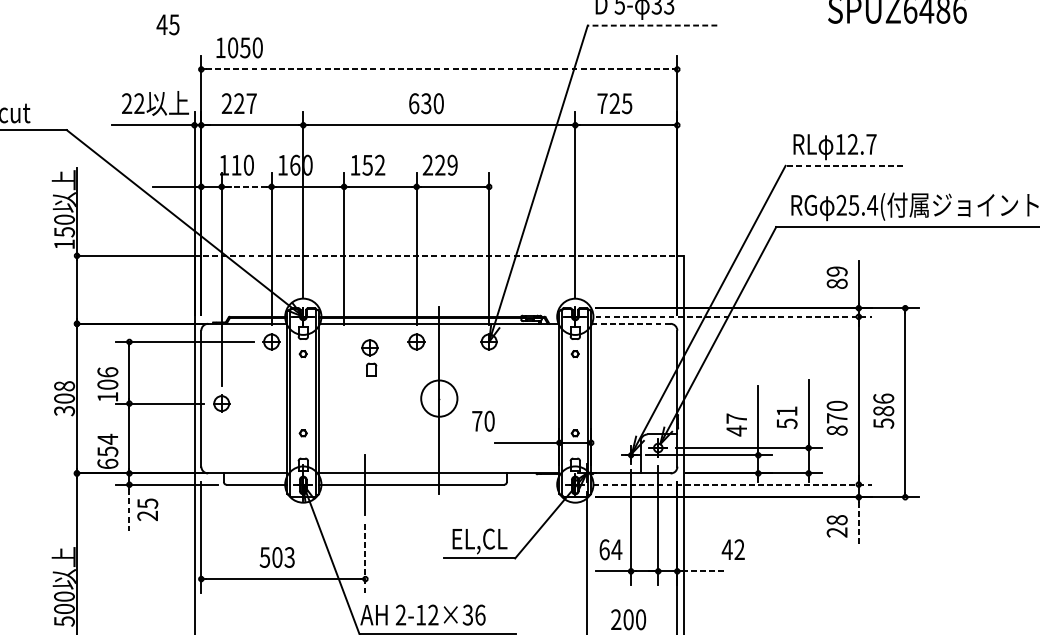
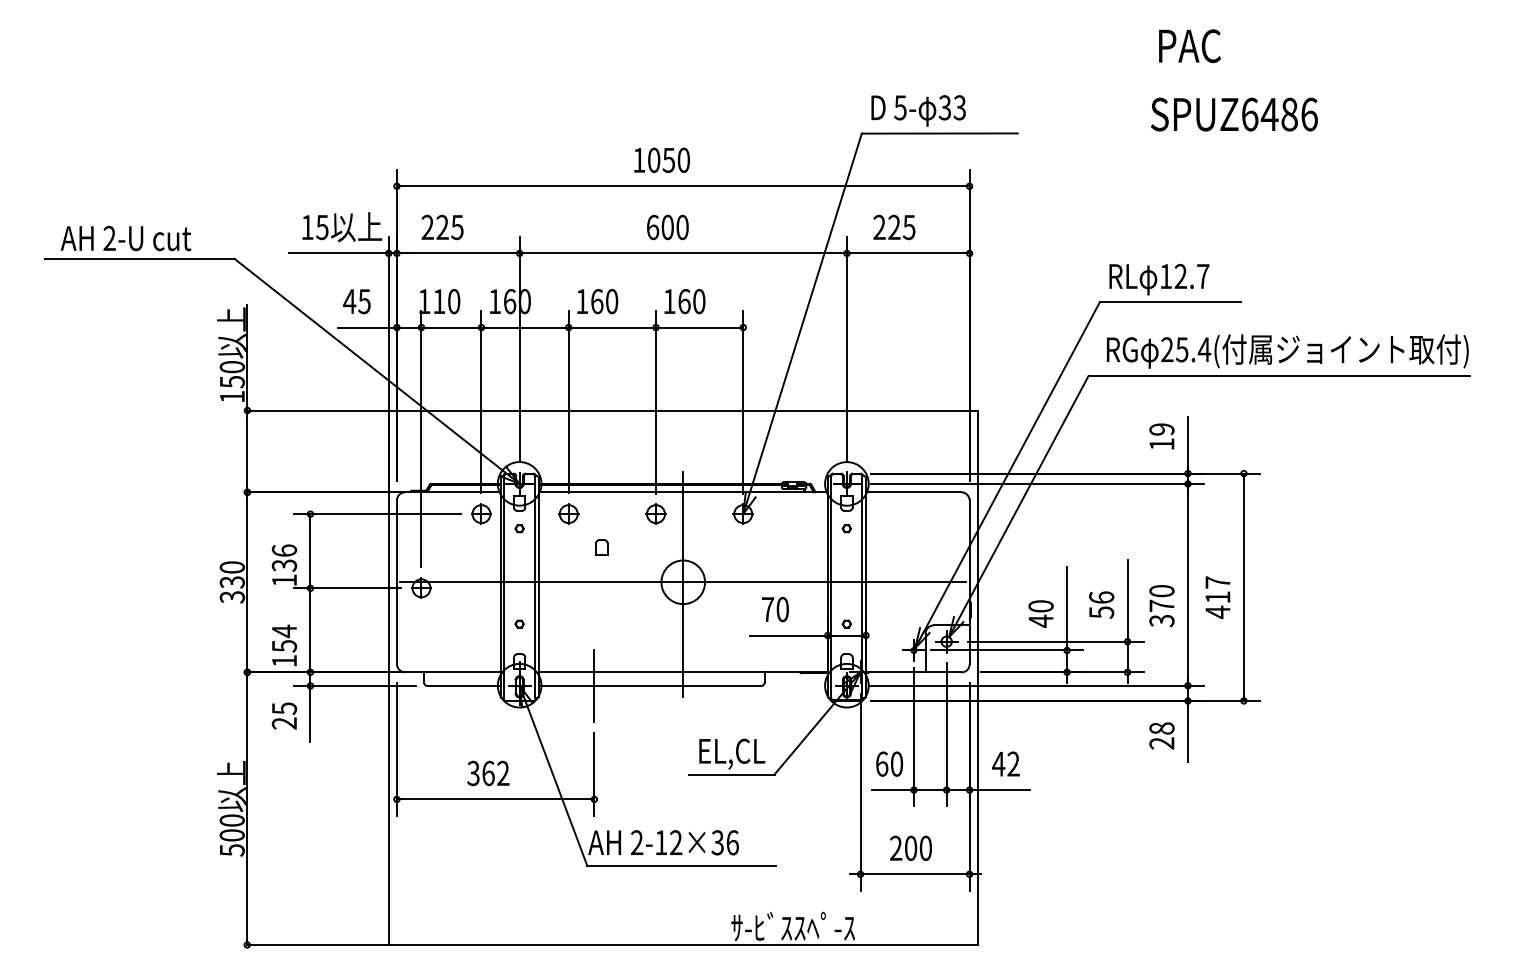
text: (167, 24) -> (356, 301), moved
line: (652, 25) -> (939, 133), dashed -> solid
text: (239, 47) -> (661, 159), moved
line: (439, 69) -> (683, 186), dashed -> solid
text: (602, 102) -> (879, 226), 725 -> 225
text: (132, 103) -> (314, 227), 22 -> 15
text: (251, 103) -> (457, 227), 227 -> 225
text: (426, 103) -> (667, 227), 630 -> 600
text: (373, 165) -> (604, 301), 152 -> 160
text: (440, 165) -> (684, 301), 229 -> 160
line: (844, 166) -> (1170, 302), dashed -> solid
line: (246, 186) -> (451, 327), dashed -> solid
line: (439, 255) -> (683, 410), dashed -> solid
text: (836, 284) -> (1161, 444), 89 -> 19
line: (733, 316) -> (1037, 483), dashed -> solid
line: (630, 323) -> (913, 492), dashed -> solid
part: (369, 347) -> (568, 513), moved
text: (107, 384) -> (284, 565), 106 -> 136
text: (63, 392) -> (231, 574), 308 -> 330
line: (439, 398) -> (683, 582), added
text: (786, 411) -> (1101, 597), 51 -> 56
text: (883, 411) -> (1217, 597), 586 -> 417
text: (736, 418) -> (1040, 606), 47 -> 40
text: (482, 421) -> (774, 609), moved
text: (836, 430) -> (1161, 620), 870 -> 370
text: (107, 463) -> (284, 660), 654 -> 154
line: (732, 484) -> (1036, 685), dashed -> solid
text: (147, 509) -> (284, 715), moved
line: (129, 510) -> (310, 717), dashed -> solid
line: (858, 525) -> (1187, 734), dashed -> solid
text: (616, 549) -> (896, 763), 64 -> 60
text: (732, 549) -> (1005, 763), moved
text: (277, 557) -> (488, 773), 503 -> 362
line: (365, 558) -> (594, 774), dashed -> solid
line: (704, 571) -> (1002, 790), dashed -> solid

